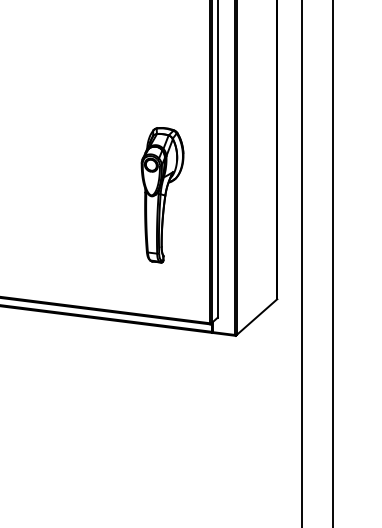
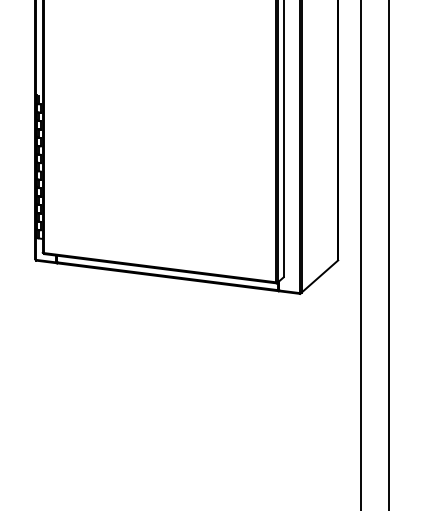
part: (162, 194) -> (233, 164), removed

